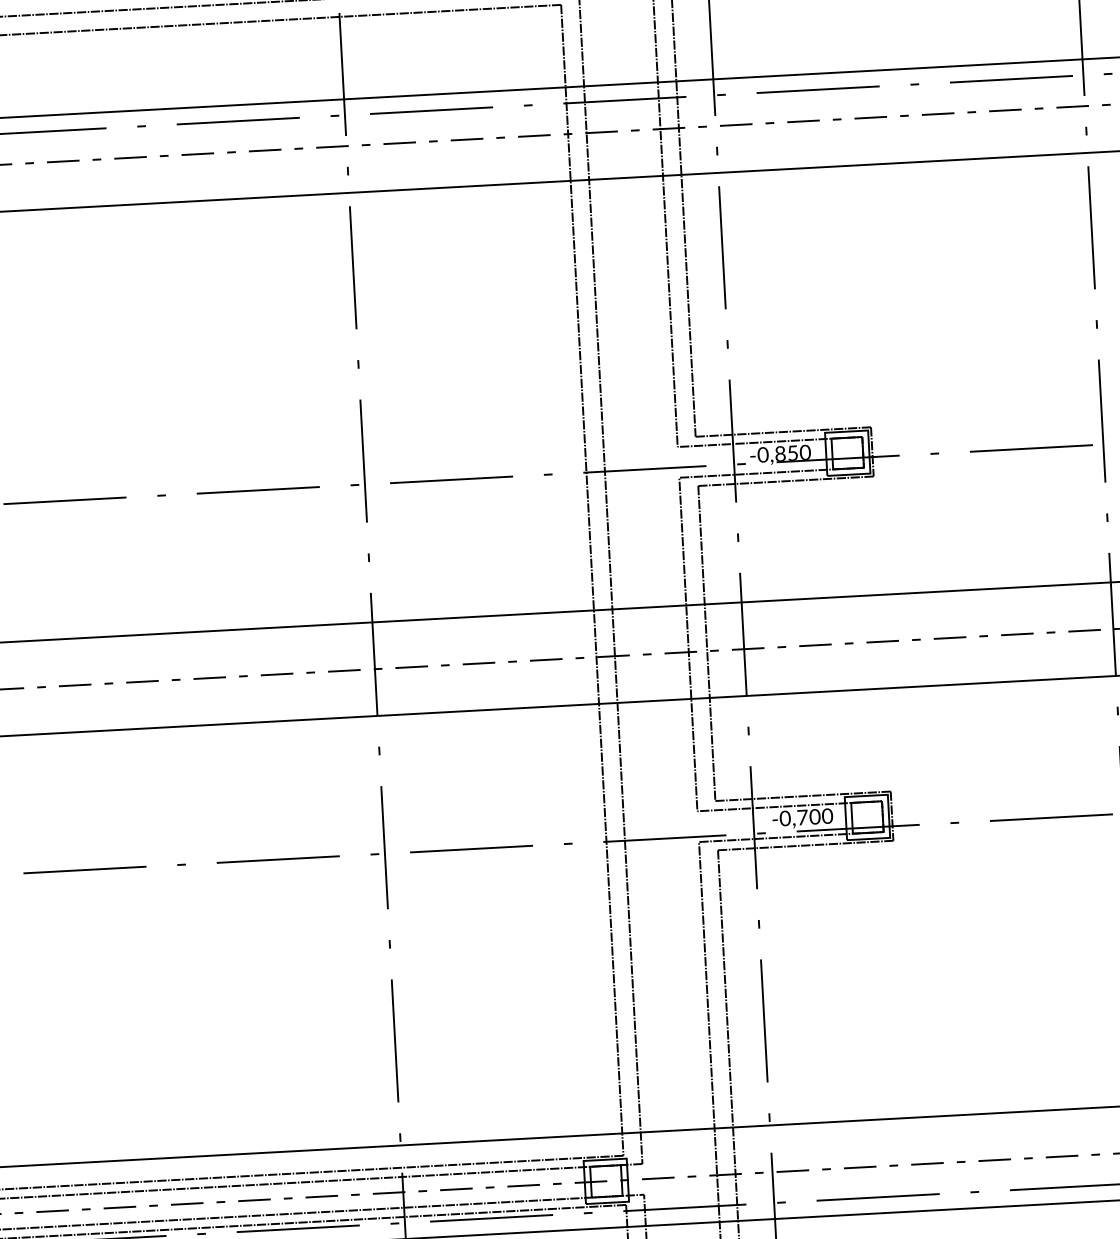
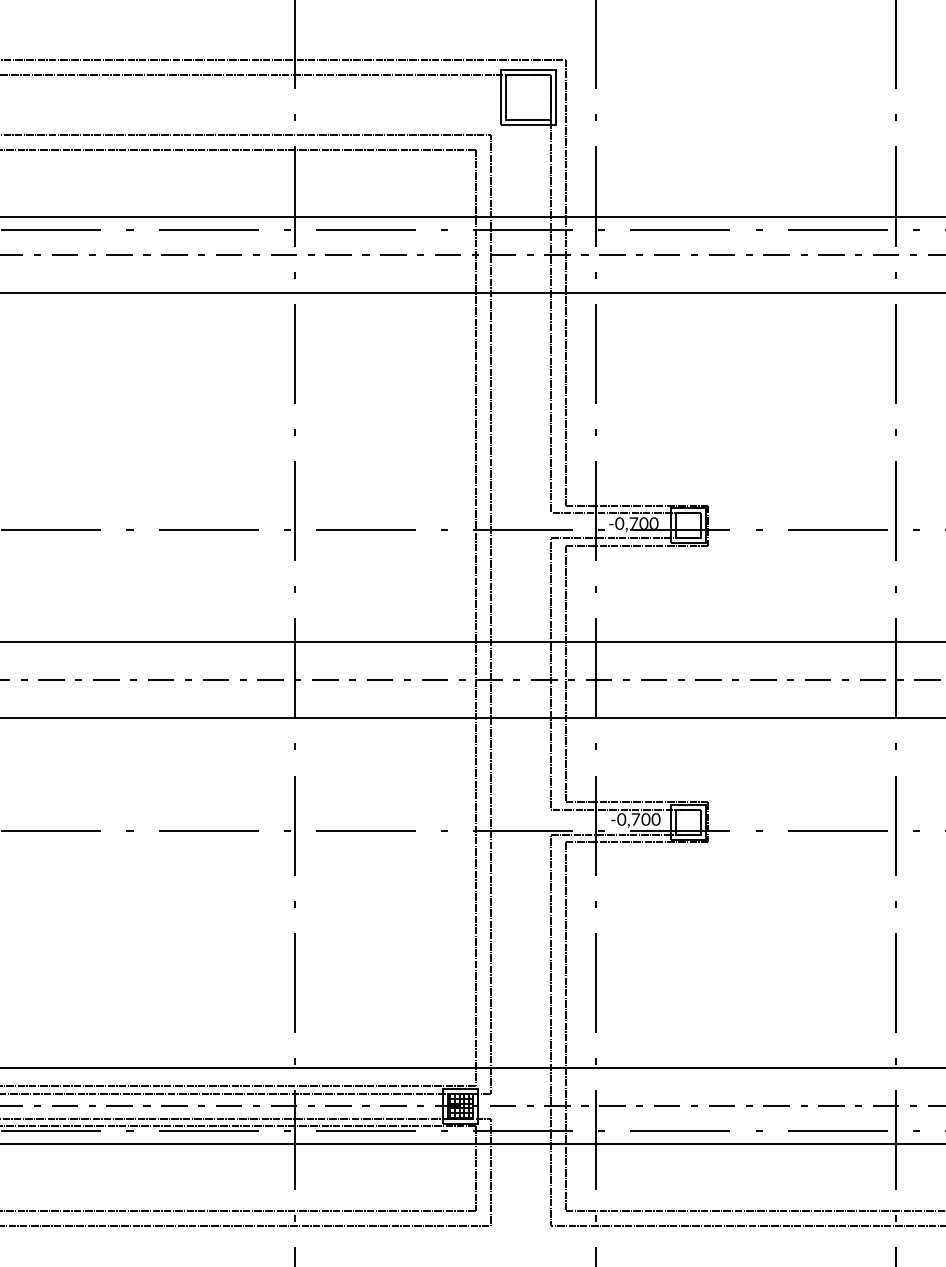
text: (786, 452) -> (638, 522), -0,850 -> -0,700
hatch: (606, 1180) -> (460, 1105), added

